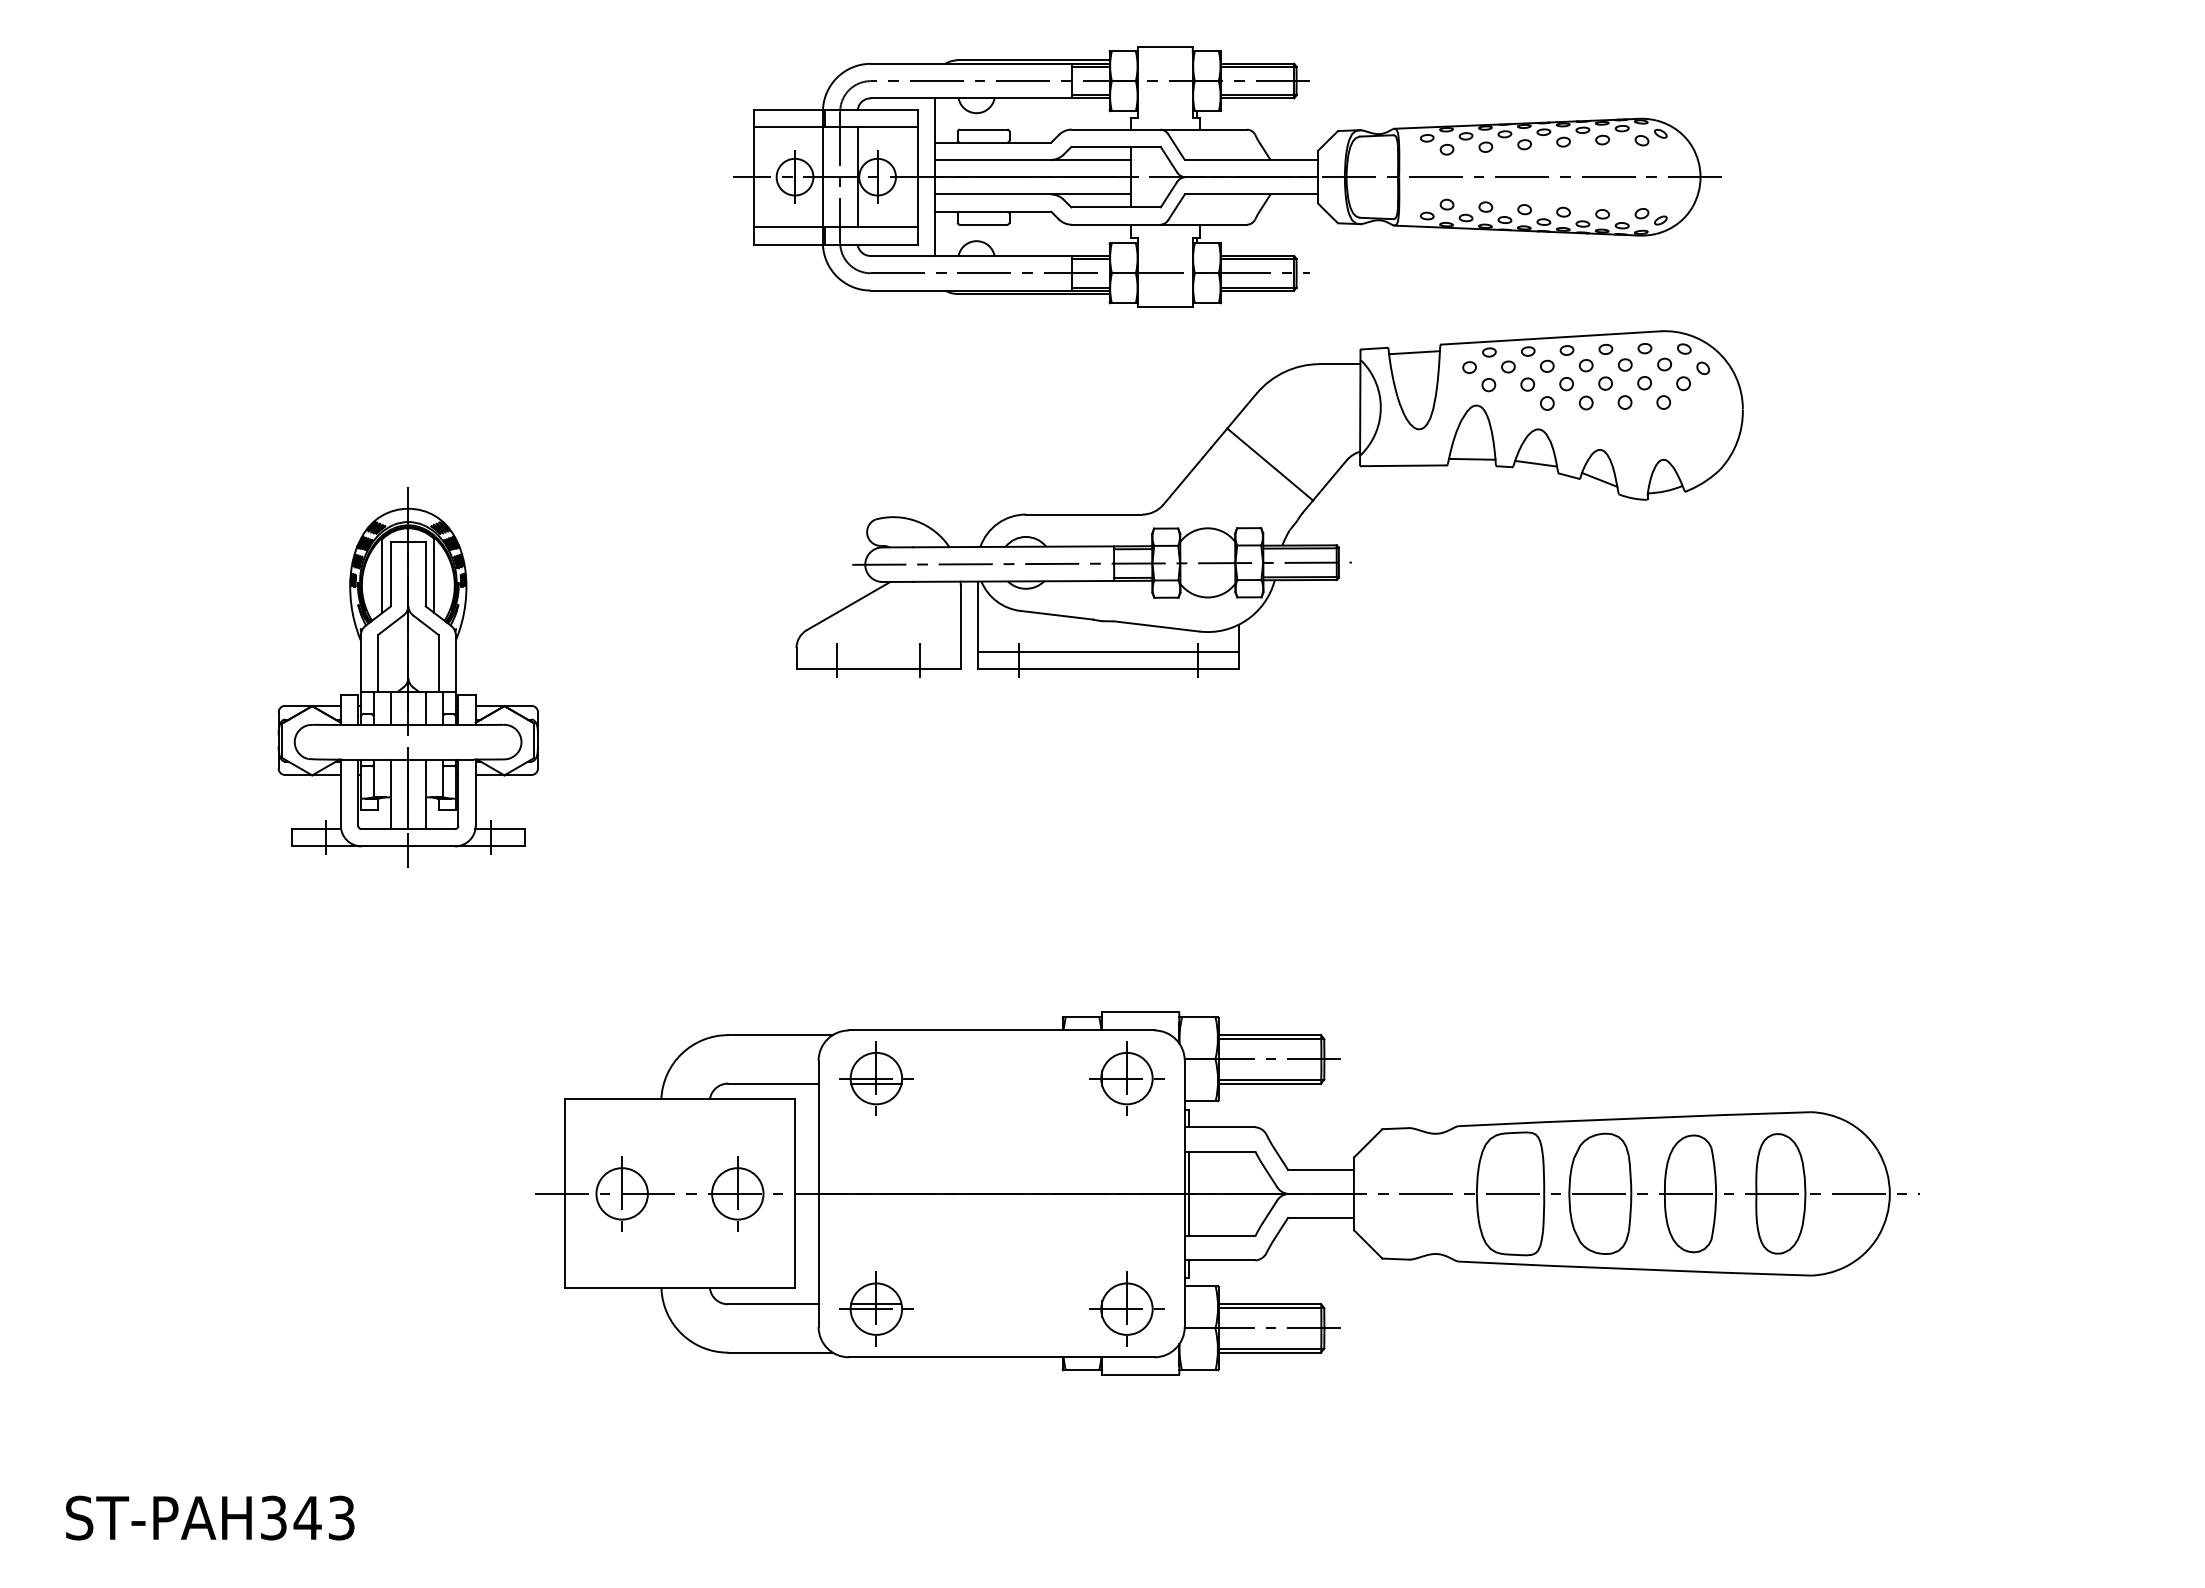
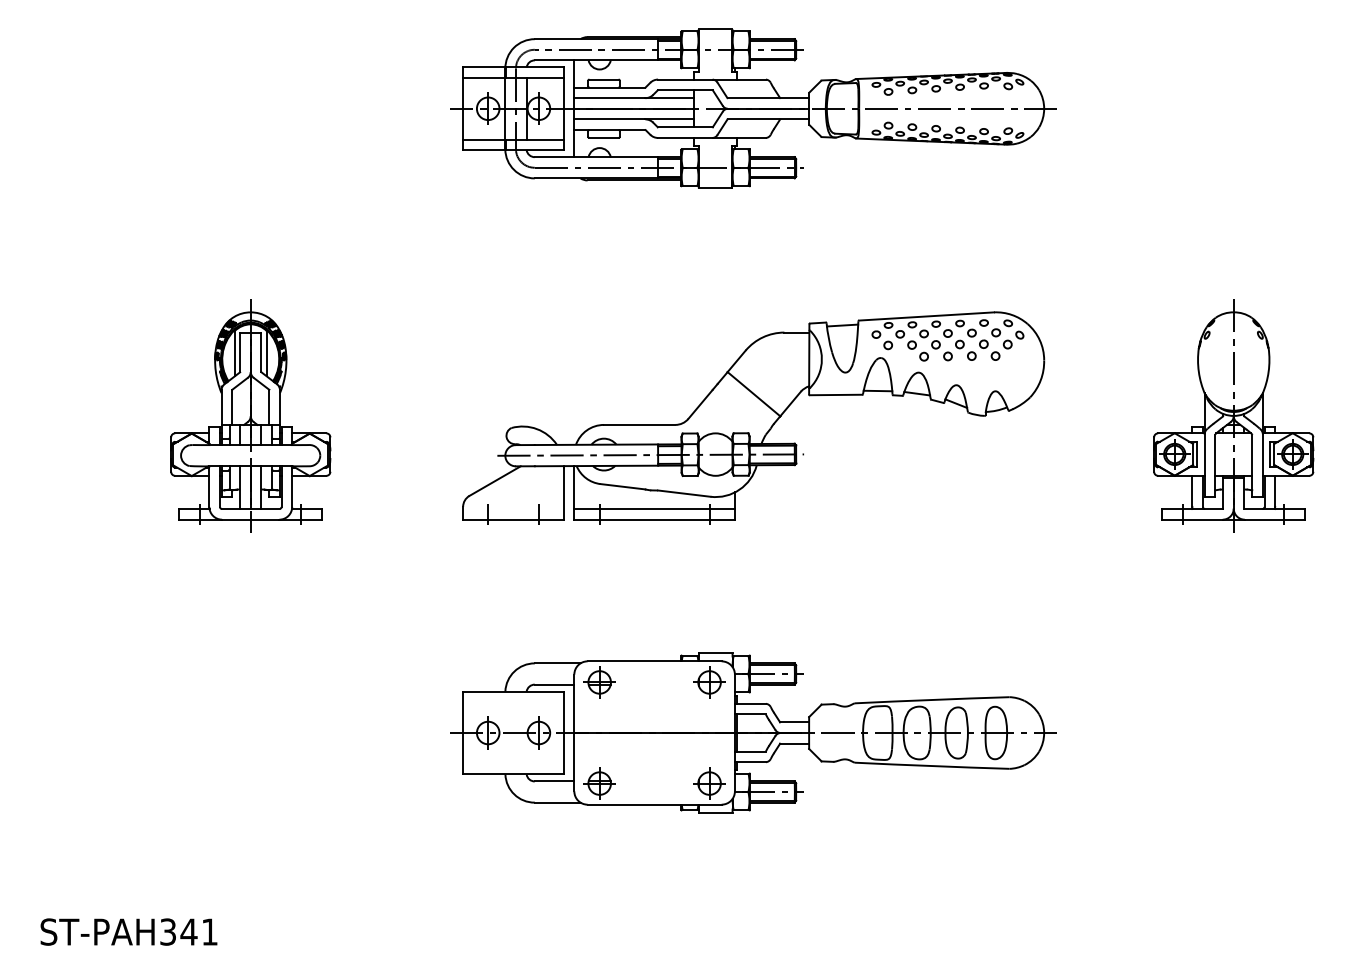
part: (1269, 502) -> (753, 417), moved
part: (2008, 676) -> (1233, 415), added
part: (1227, 1193) -> (753, 732), size x0.71
text: (341, 1517) -> (209, 931), ST-PAH343 -> ST-PAH341

